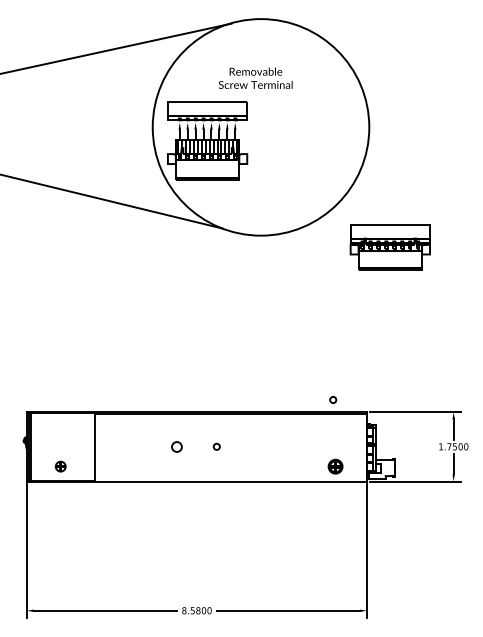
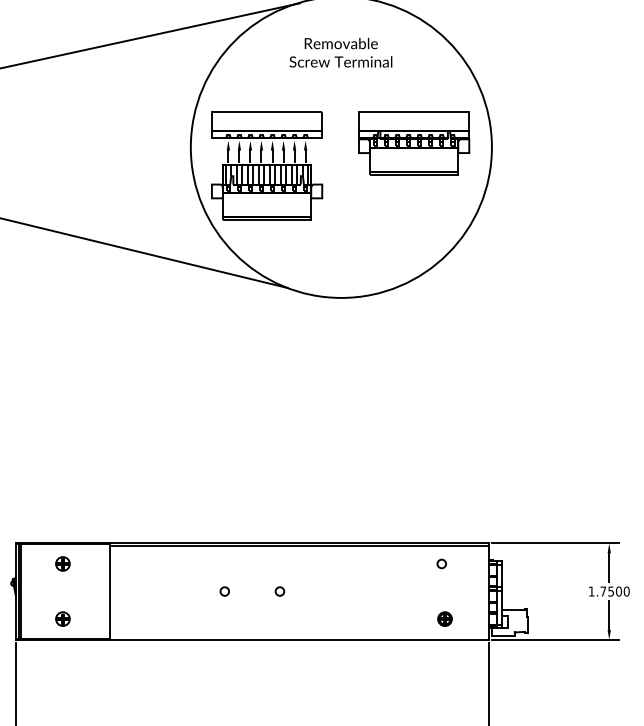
text: (255, 77) -> (340, 51), moved
part: (389, 247) -> (412, 143), moved
circle: (333, 399) -> (442, 563), moved
part: (60, 426) -> (62, 563), added
circle: (177, 446) -> (225, 591), size x0.62
part: (335, 466) -> (444, 618), size x0.71

